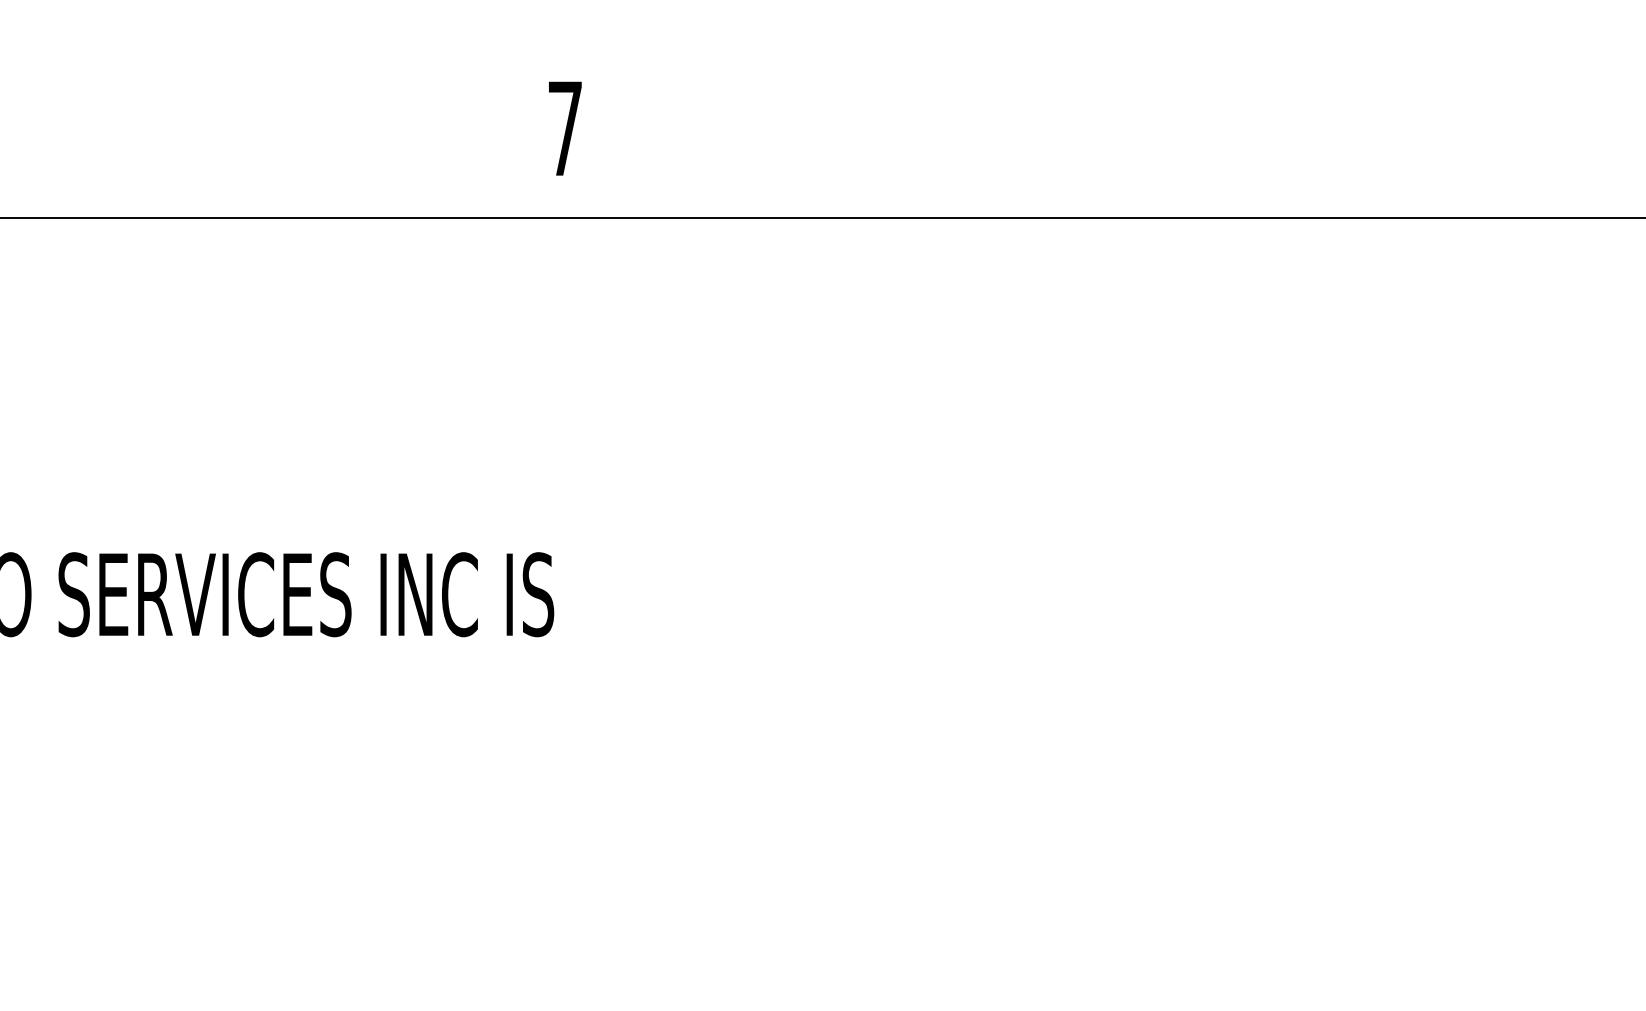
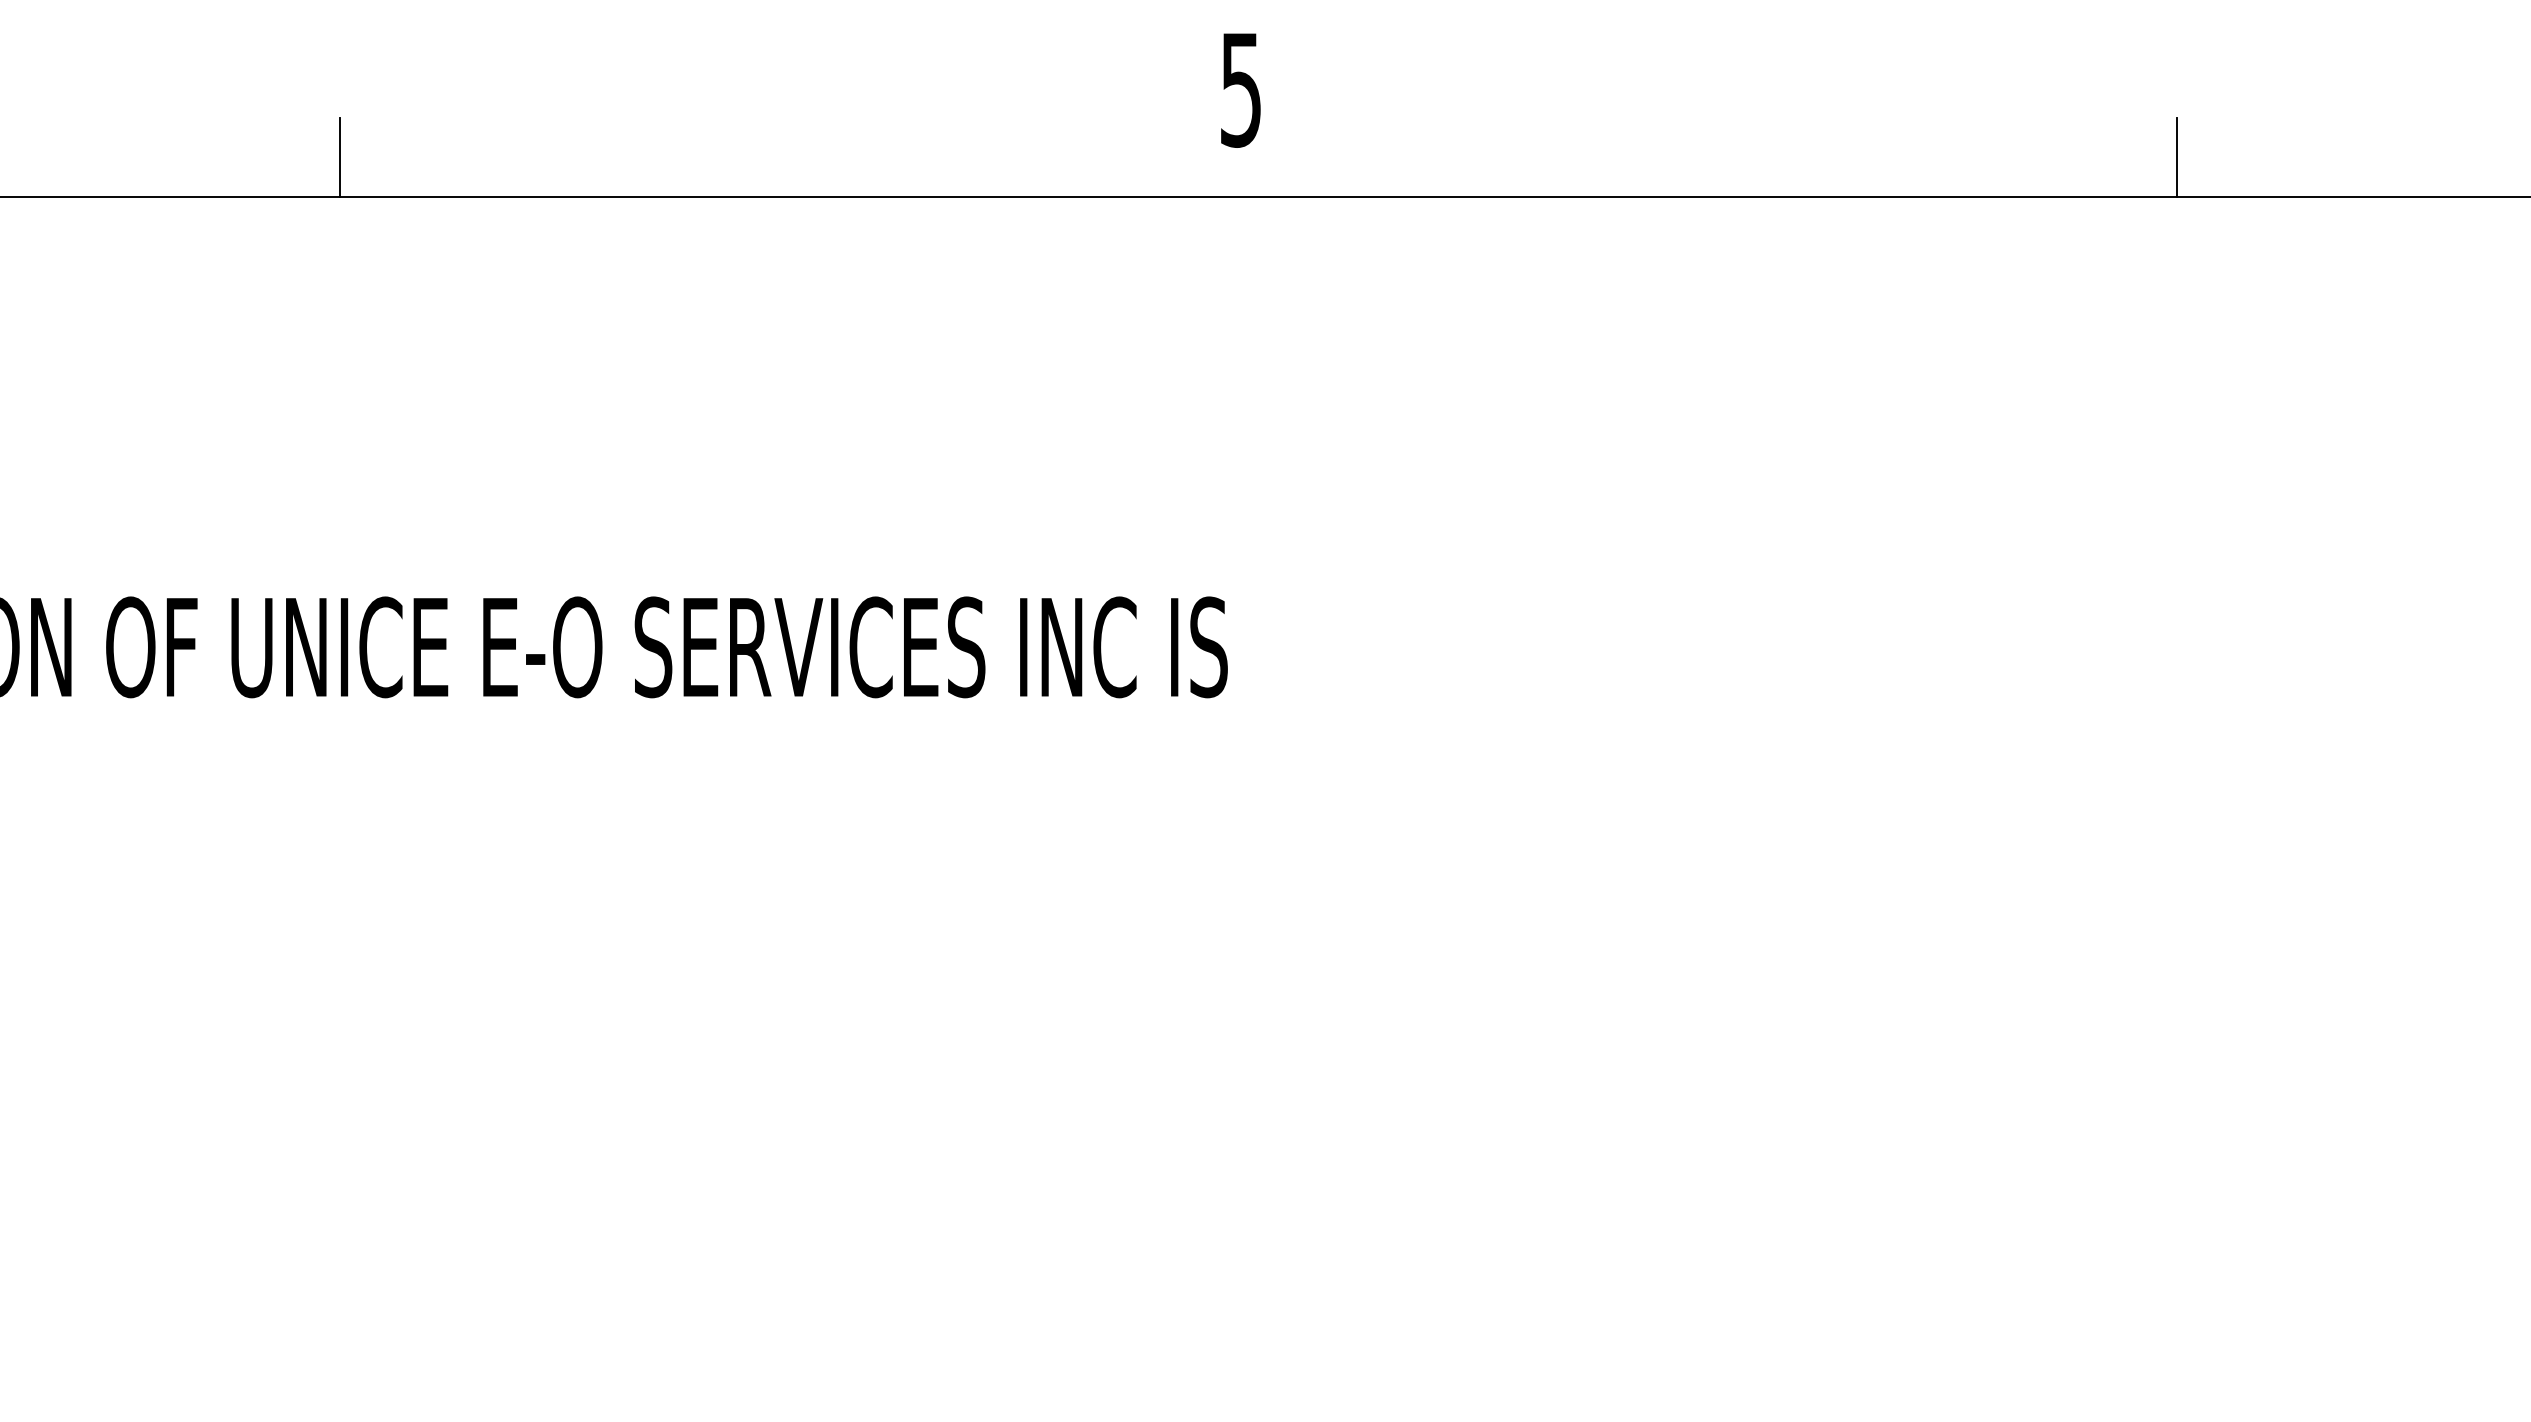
text: (564, 129) -> (1240, 90), 7 -> 5
line: (1346, 185) -> (2176, 157), added

